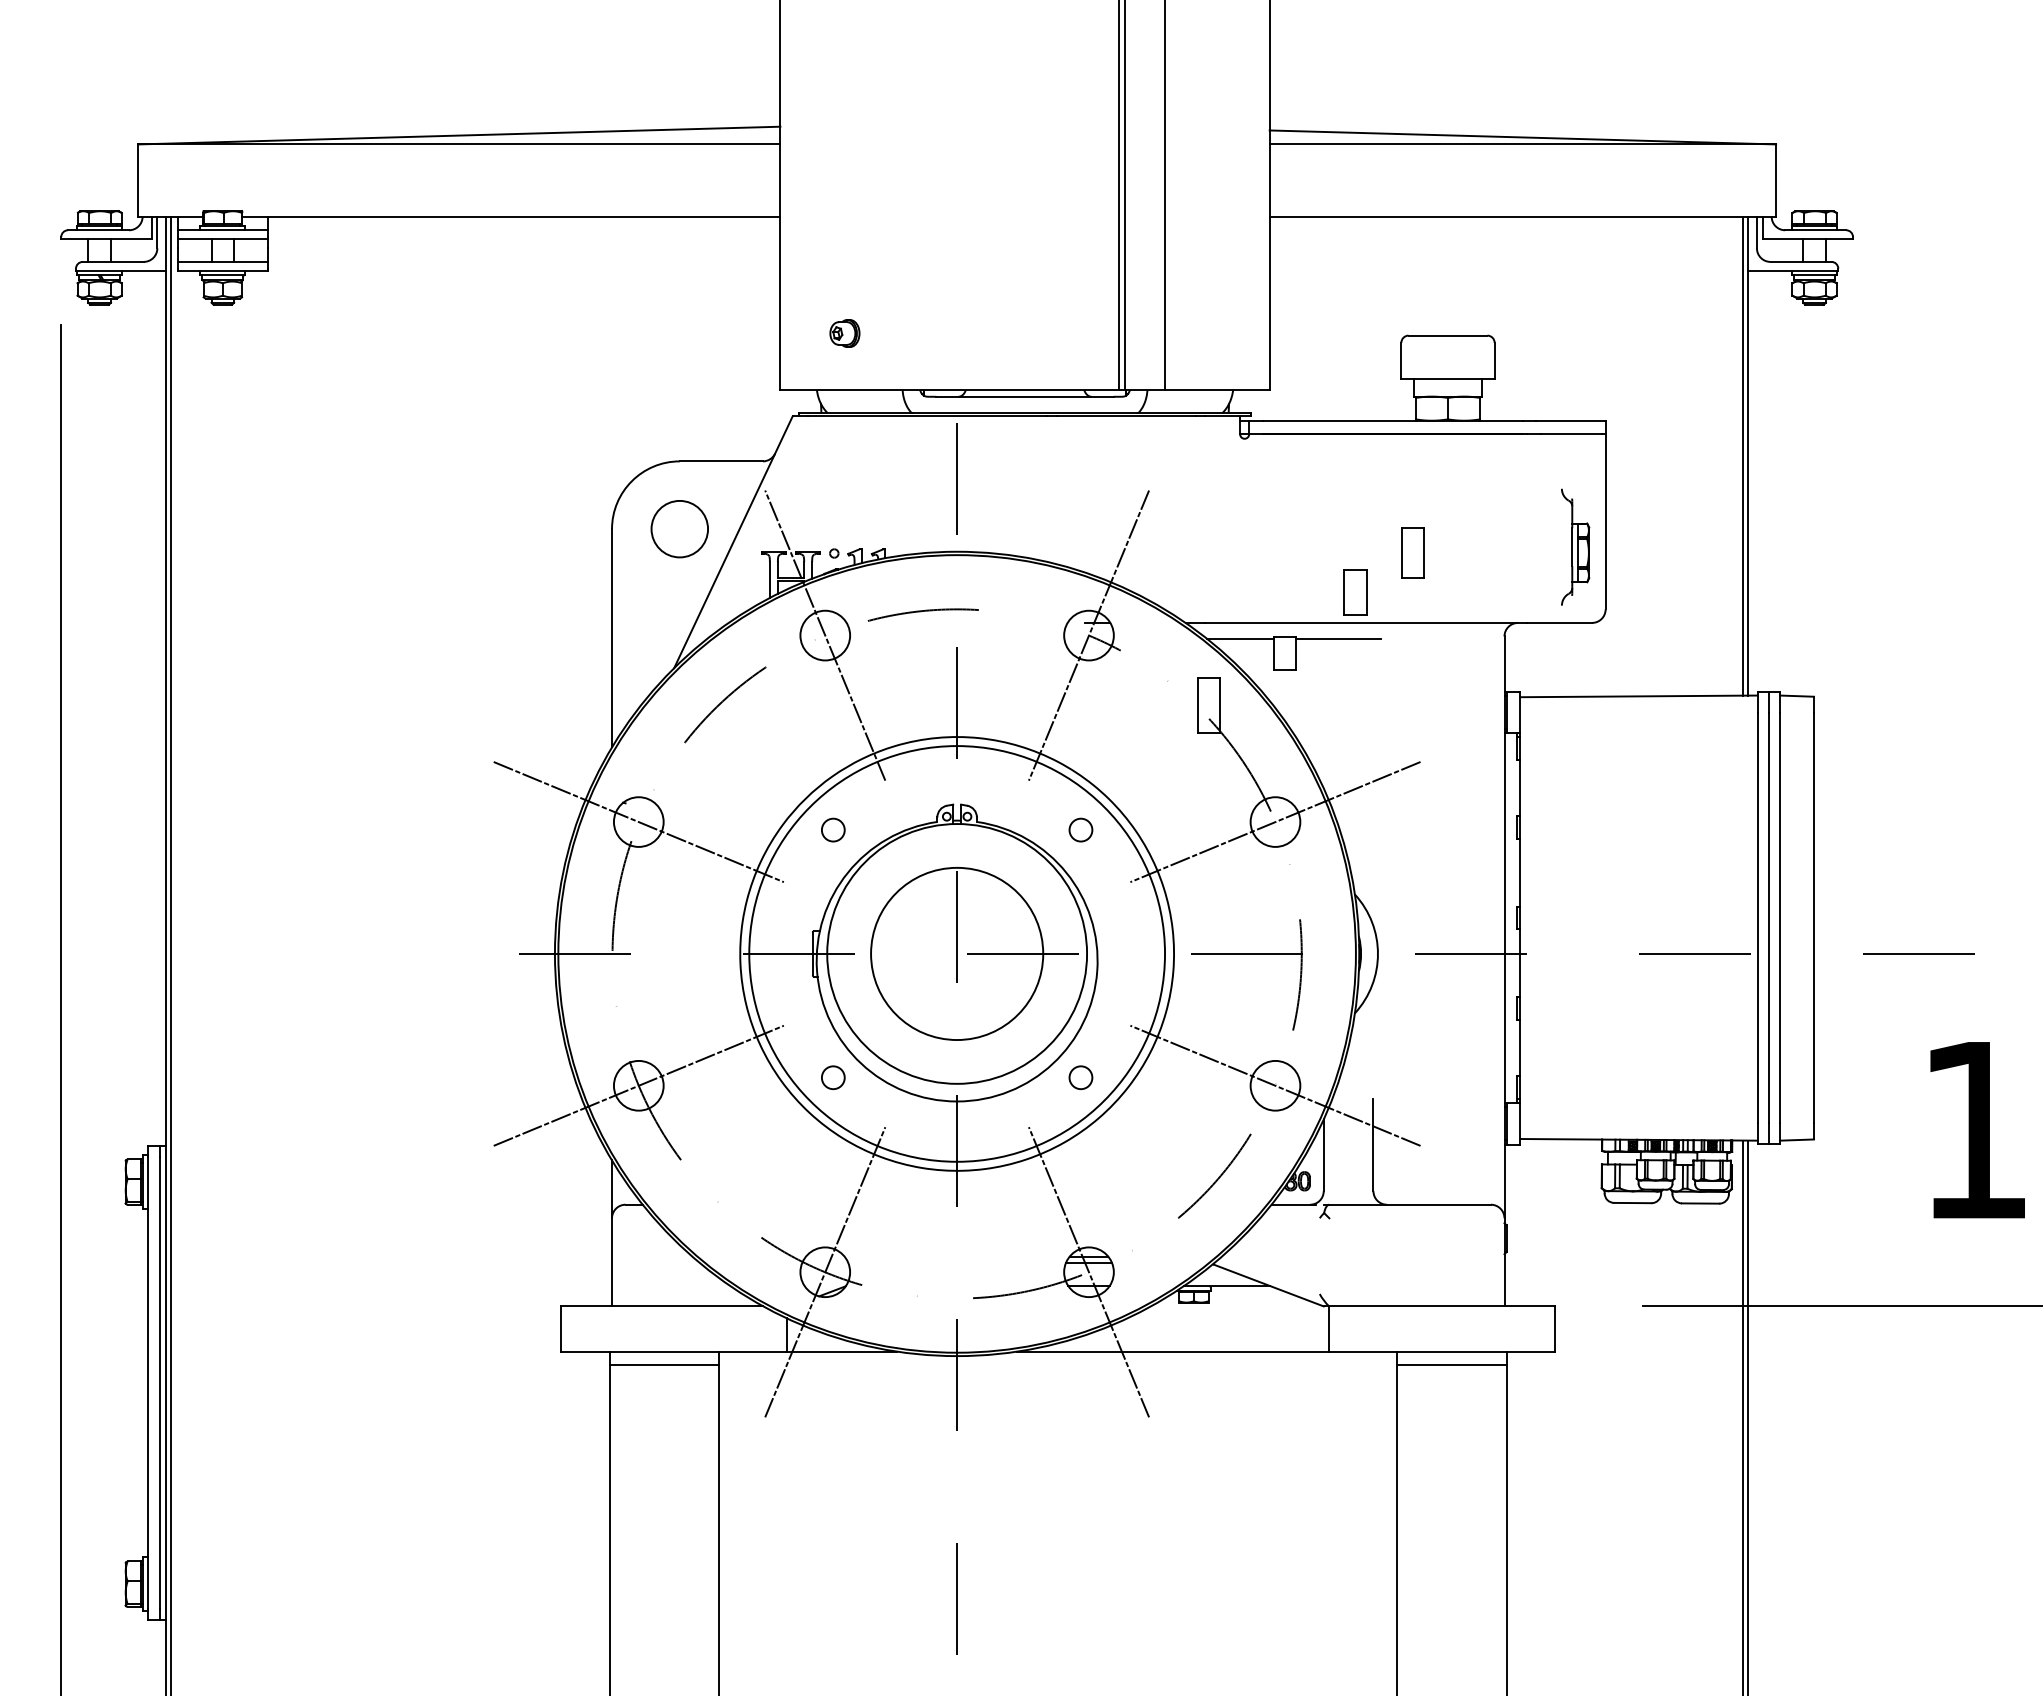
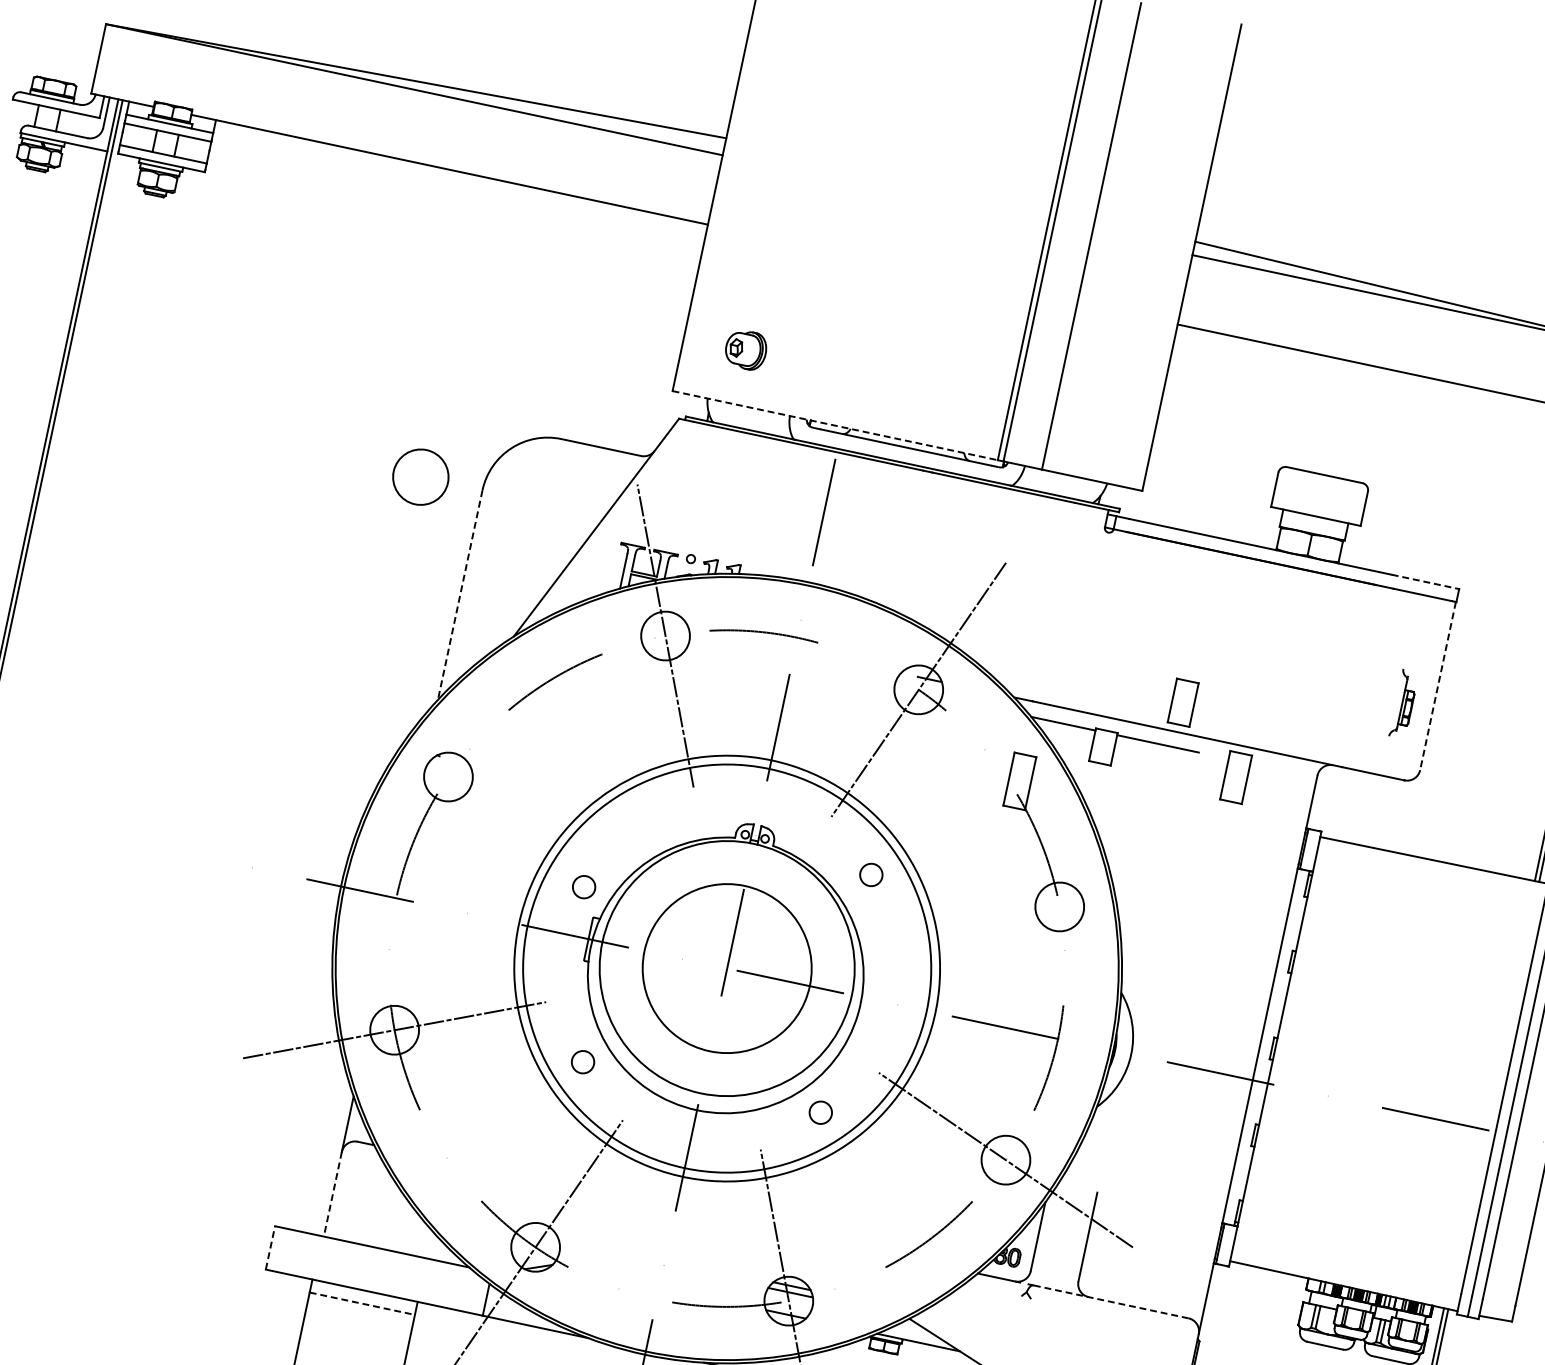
part: (844, 333) -> (745, 349), size x1.4
line: (950, 390) -> (835, 426), solid -> dashed
line: (1570, 420) -> (1424, 581), solid -> dashed
line: (1605, 521) -> (1437, 685), solid -> dashed
circle: (679, 529) -> (420, 477), moved
part: (1575, 546) -> (1404, 703), size x0.6
part: (1412, 552) -> (1235, 777), moved
line: (612, 638) -> (460, 595), solid -> dashed
line: (638, 821) -> (448, 776), removed
line: (1275, 821) -> (1059, 906), removed
circle: (833, 829) -> (584, 886), moved
line: (1410, 1204) -> (1111, 1301), solid -> dashed
line: (612, 1262) -> (333, 1194), solid -> dashed
line: (561, 1329) -> (270, 1248), solid -> dashed
line: (664, 1365) -> (362, 1304), solid -> dashed

